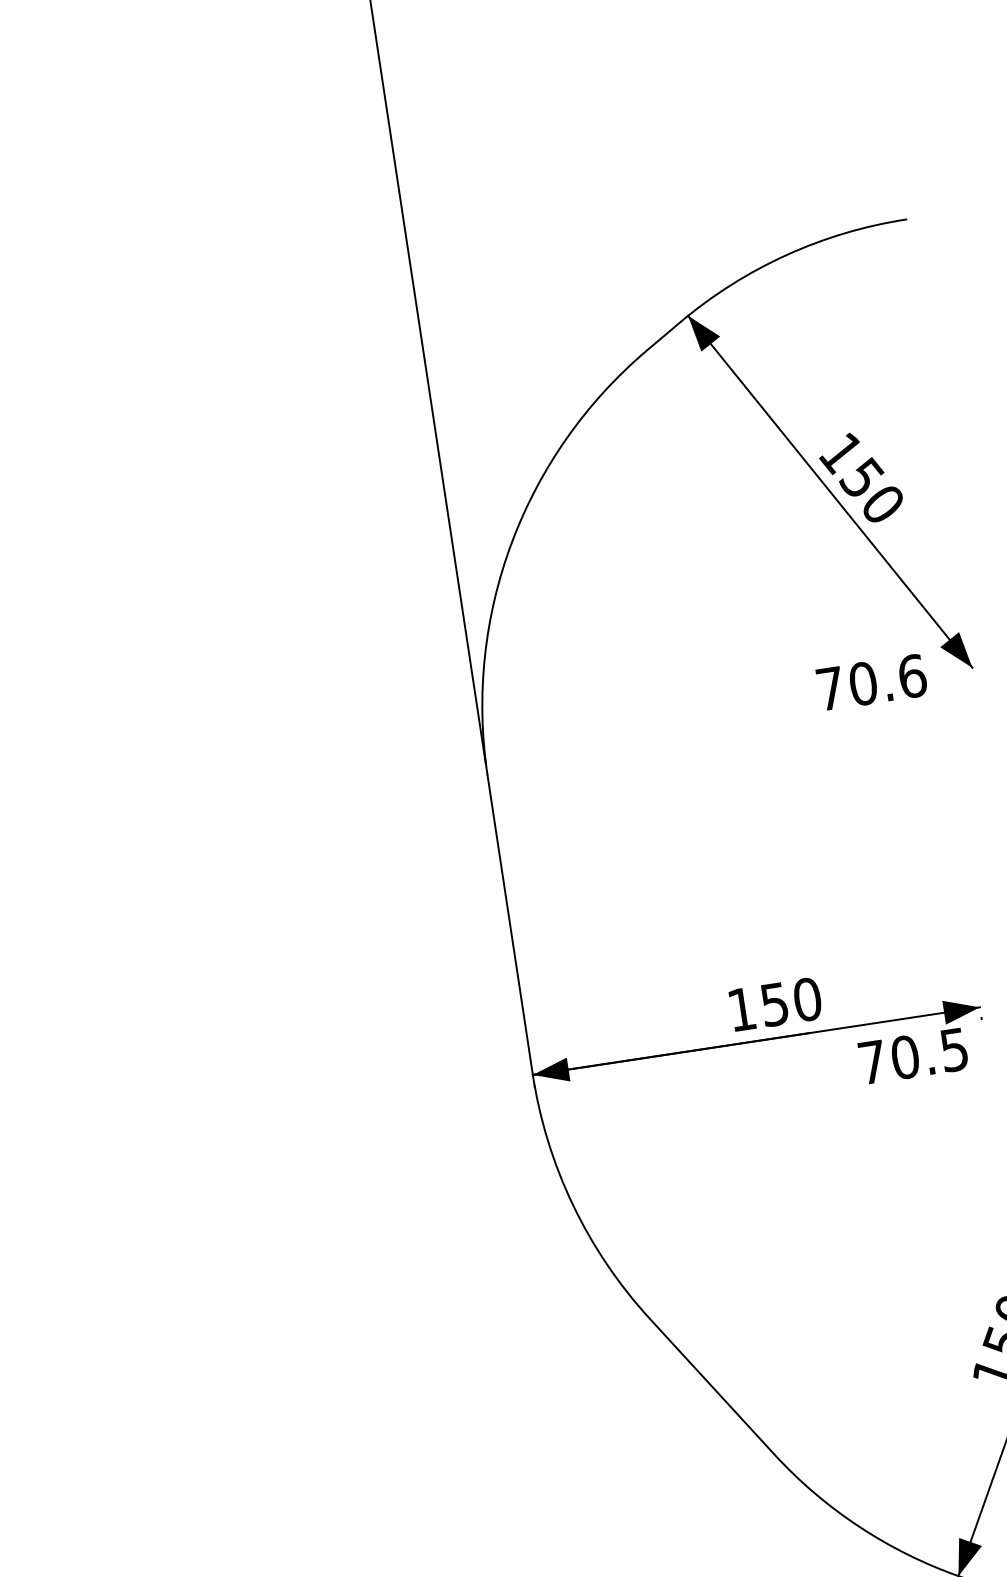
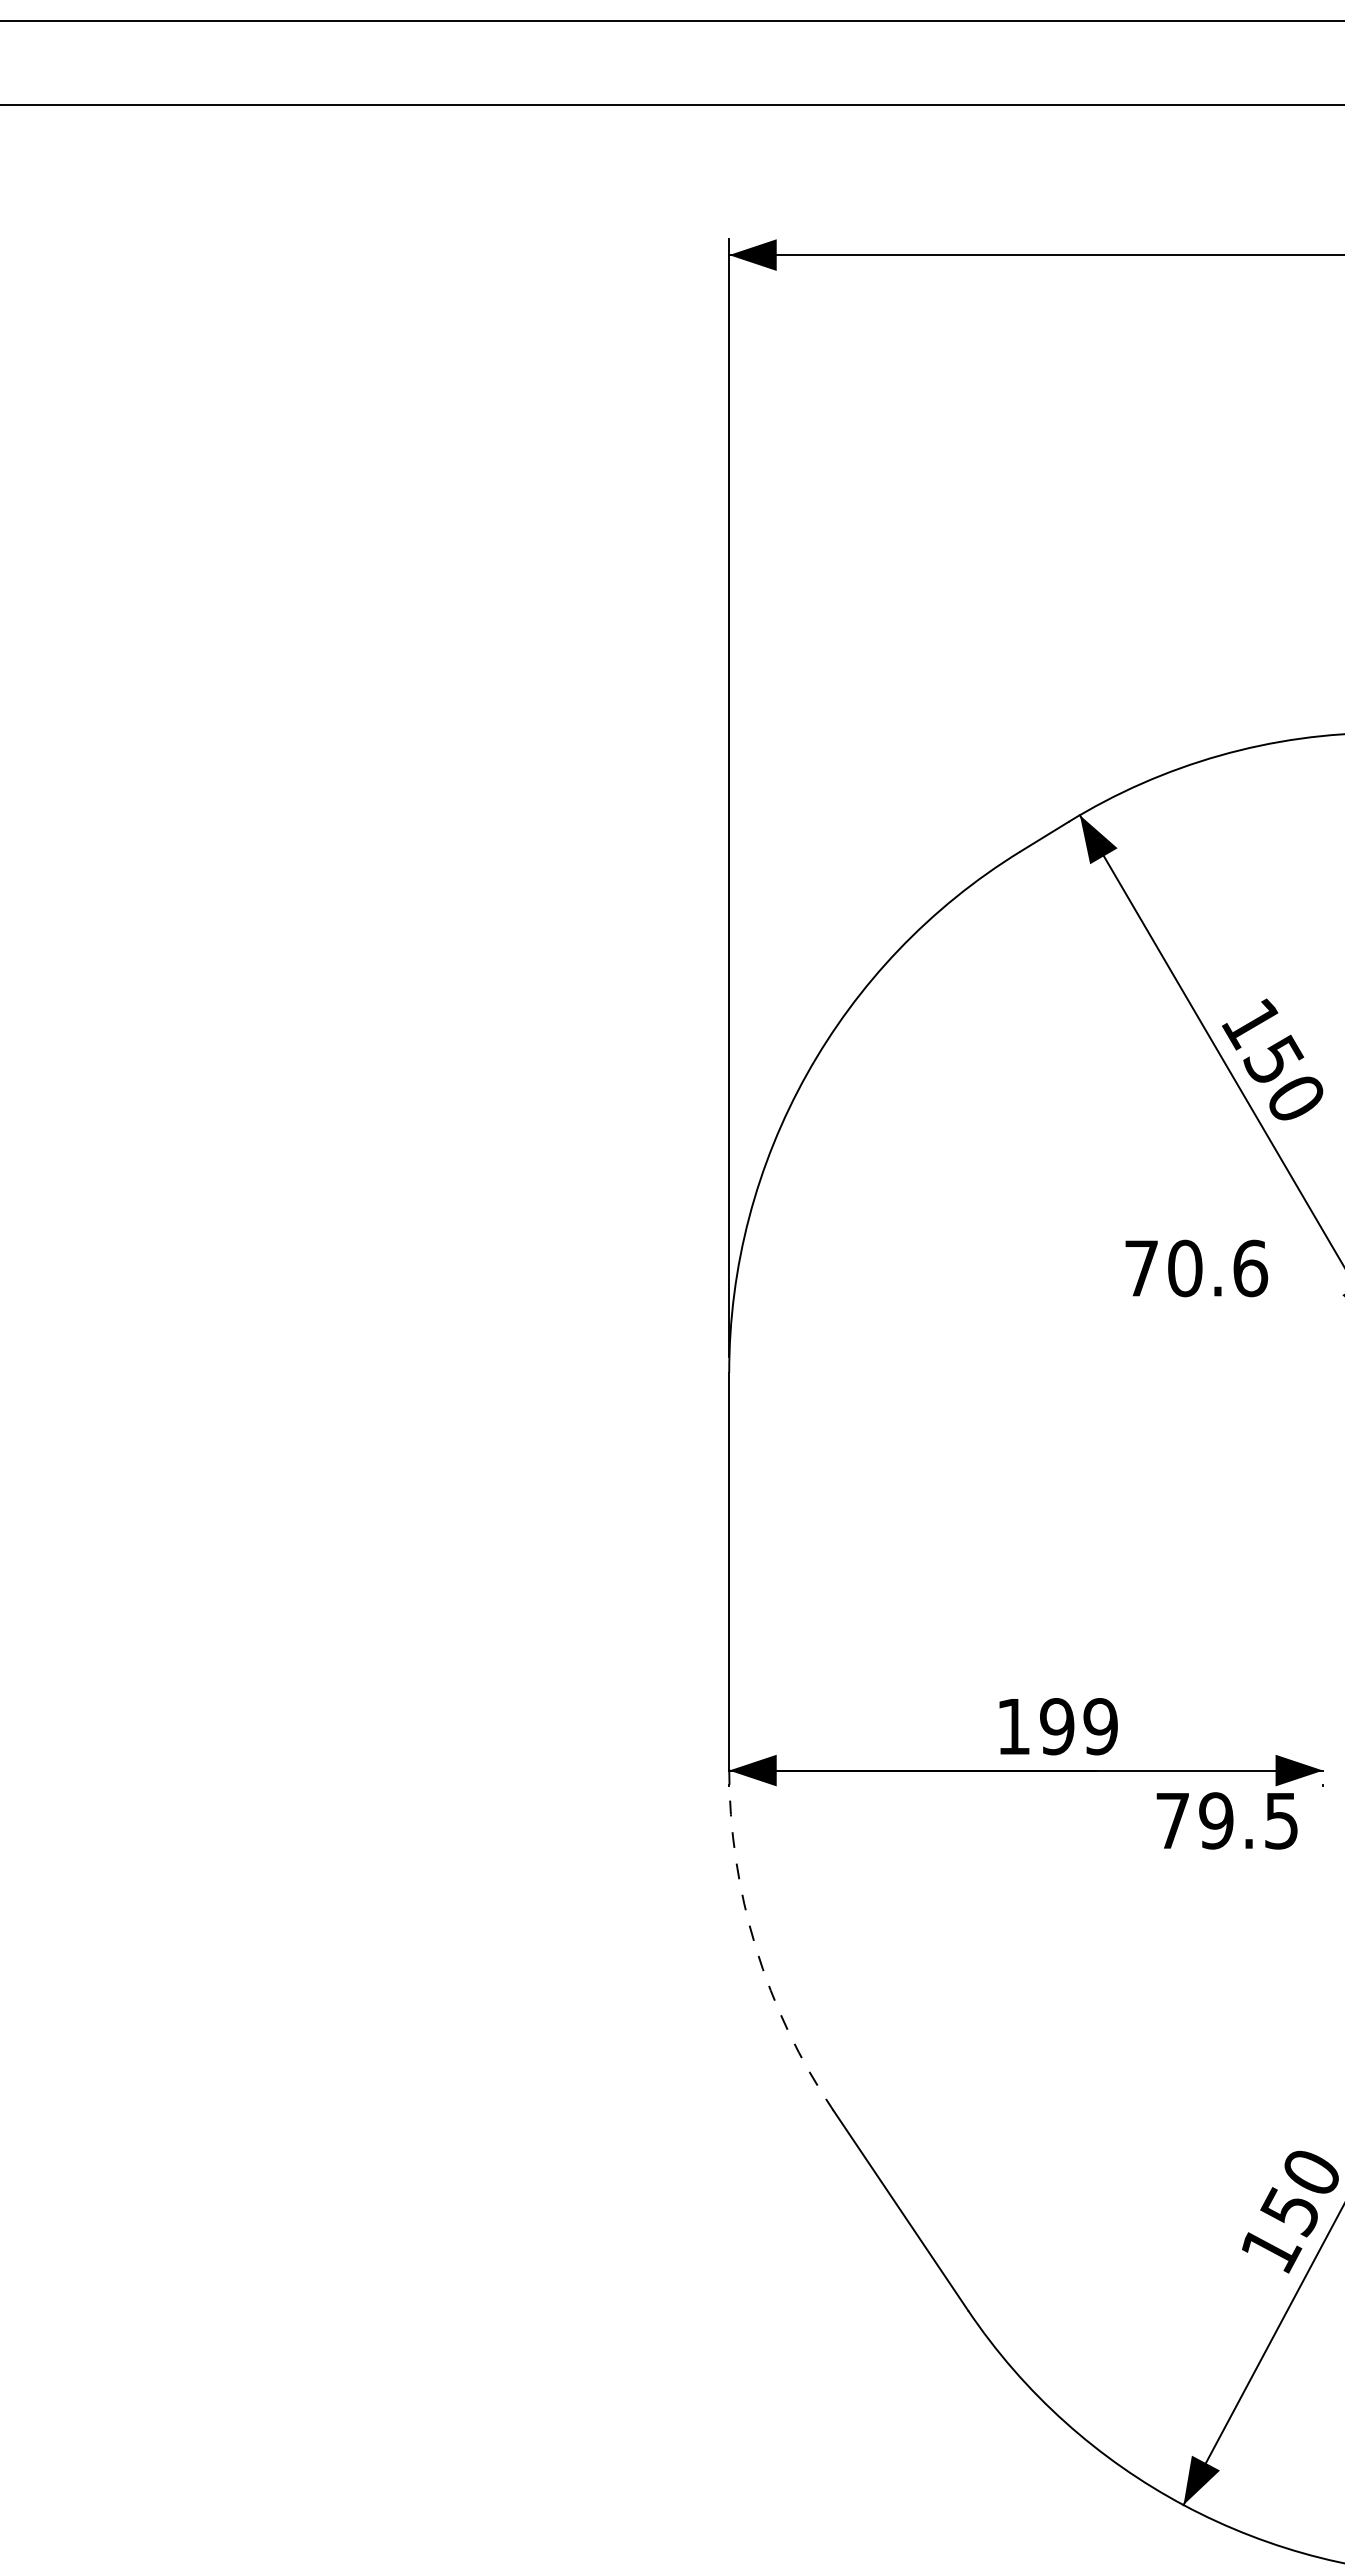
text: (871, 682) -> (1196, 1268), moved
text: (791, 1001) -> (1079, 1726), 150 -> 199
text: (905, 1057) -> (1216, 1820), 70.5 -> 79.5
arc: (572, 1205) -> (755, 1947), solid -> dashed

